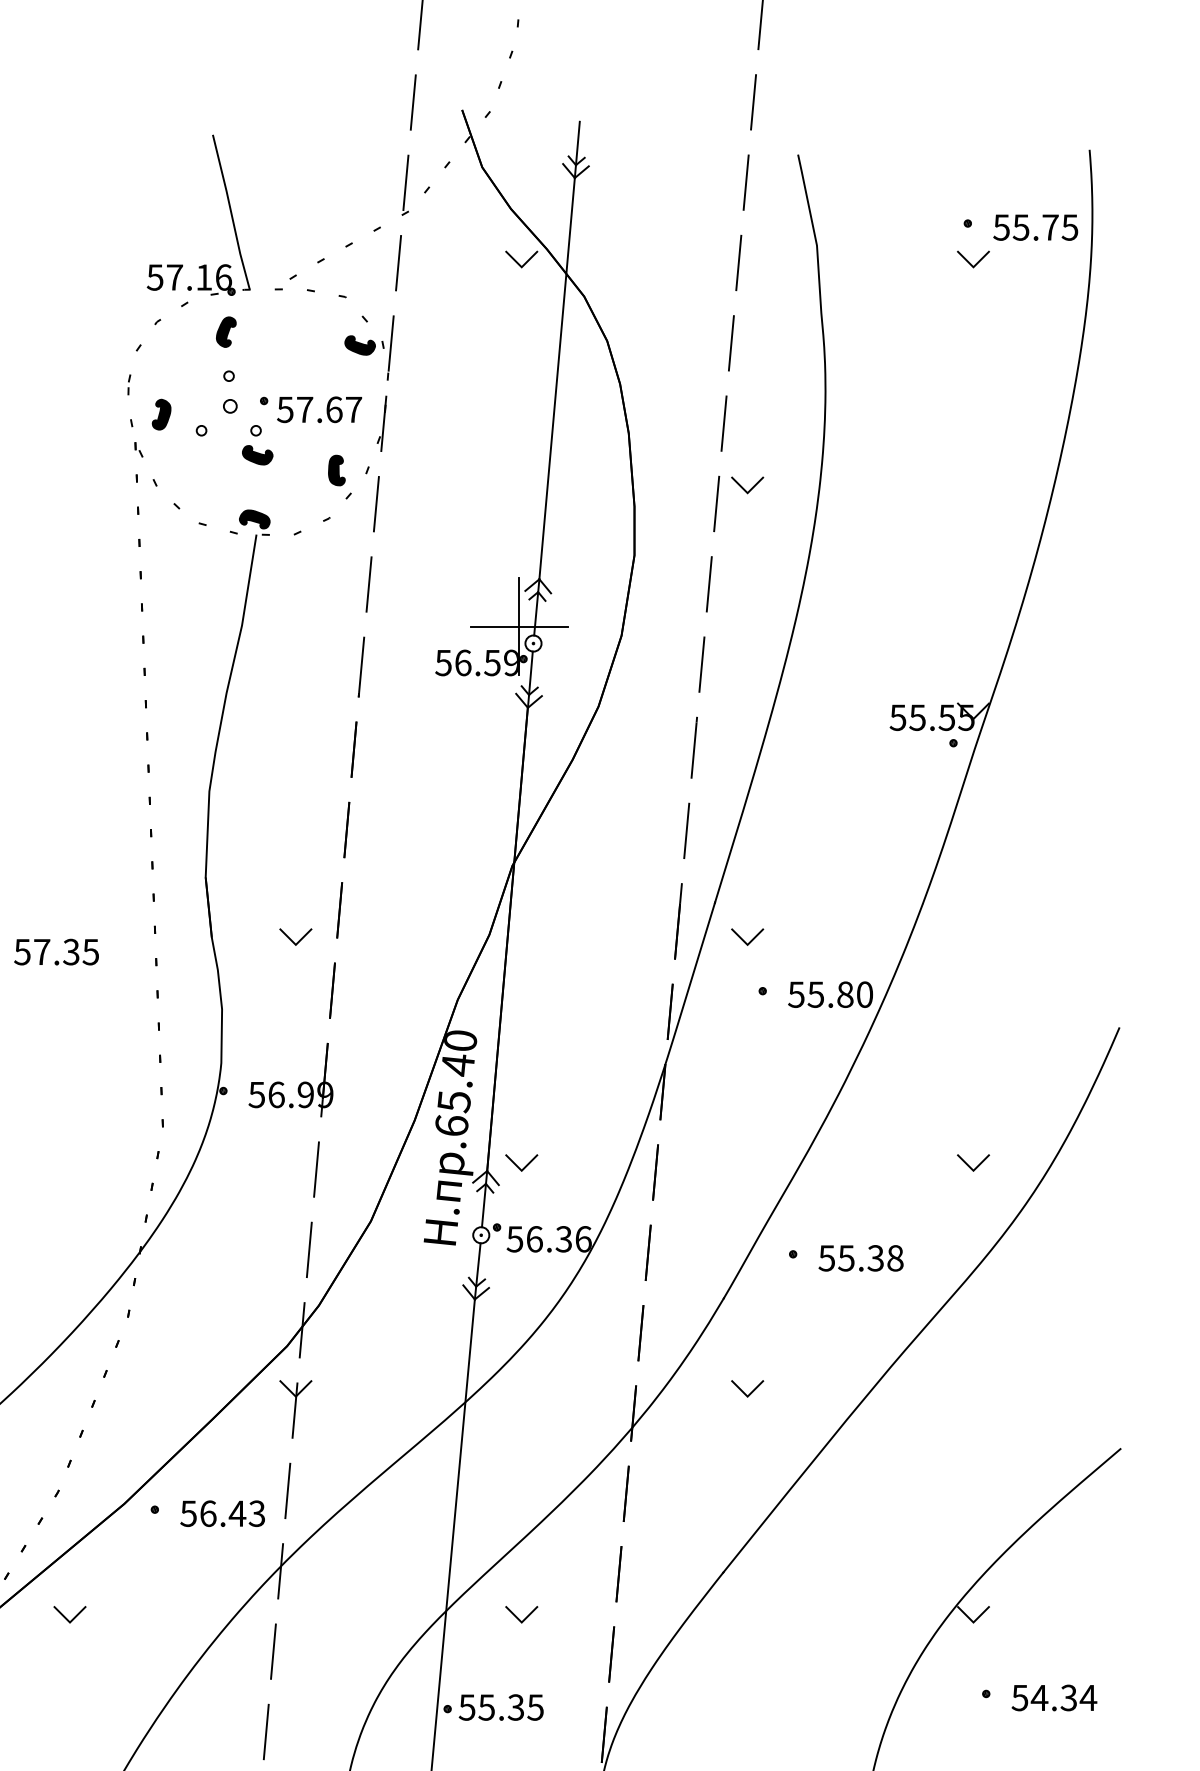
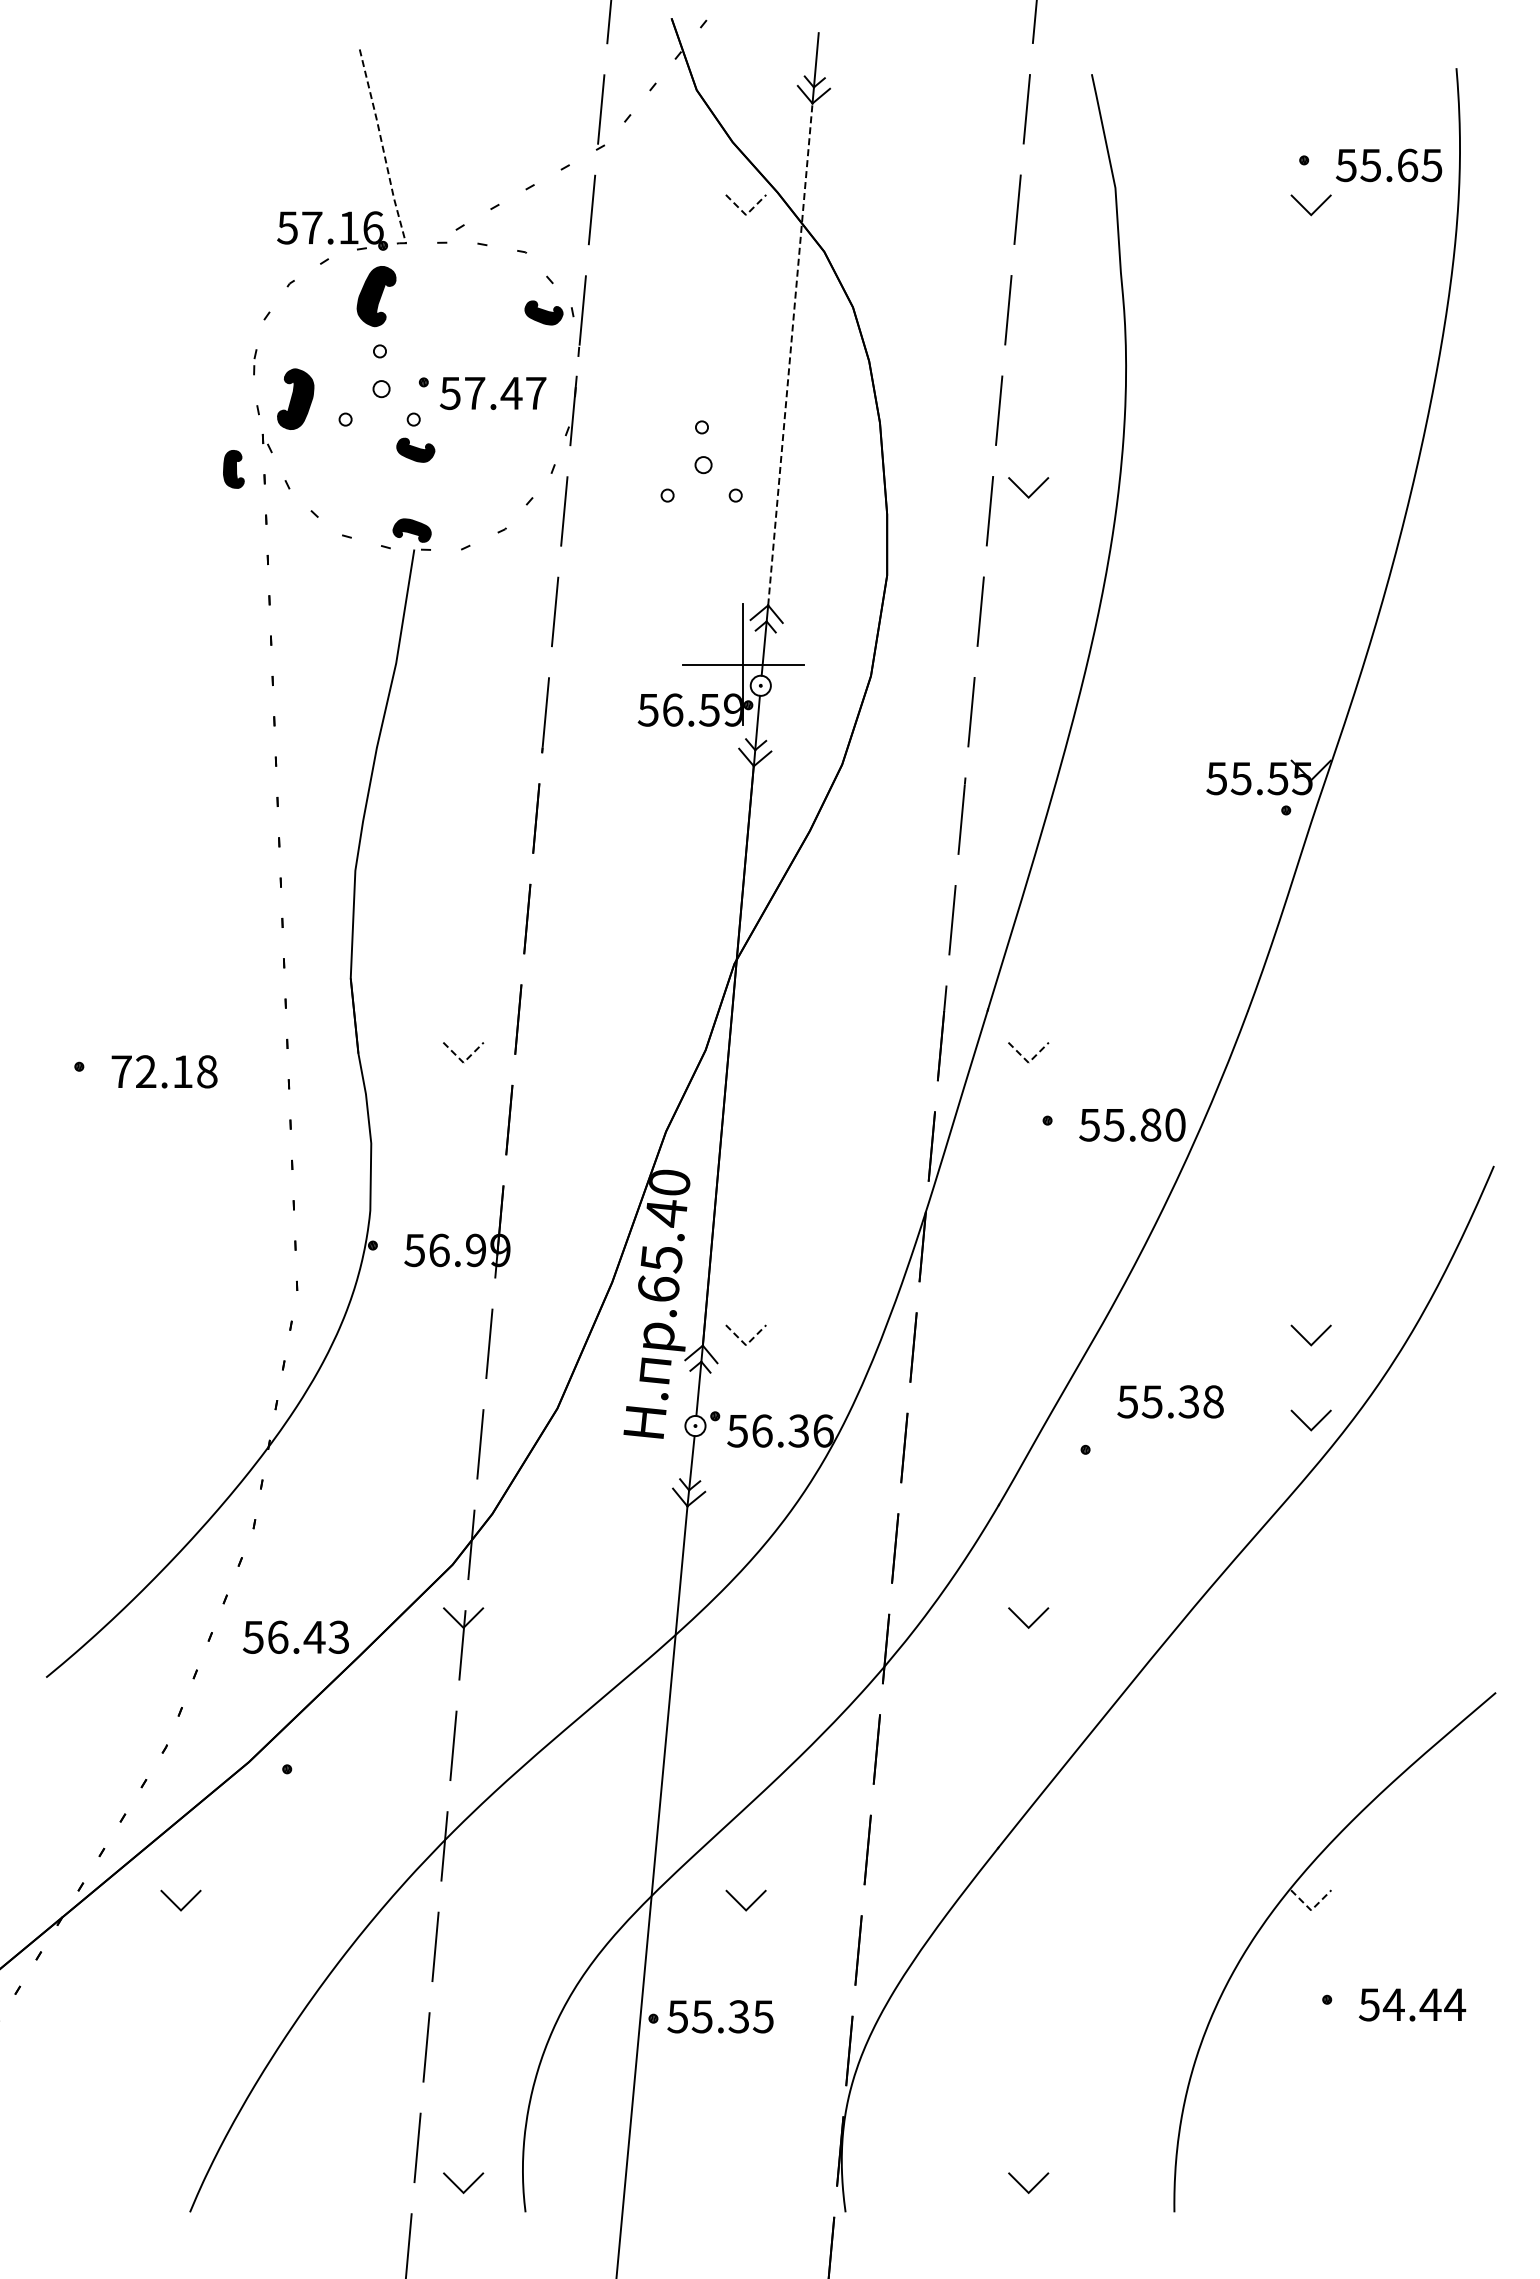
line: (231, 213) -> (382, 147), solid -> dashed
text: (1050, 227) -> (1407, 165), 55.75 -> 55.65
line: (522, 267) -> (746, 215), solid -> dashed
part: (226, 331) -> (376, 295), size x1.6
line: (557, 378) -> (790, 354), solid -> dashed
text: (334, 409) -> (511, 393), 57.67 -> 57.47
part: (161, 414) -> (295, 399), size x1.6
part: (486, 464) -> (701, 461), added
part: (336, 470) -> (233, 469), moved
line: (295, 944) -> (463, 1062), solid -> dashed
line: (747, 944) -> (1028, 1062), solid -> dashed
text: (56, 951) -> (164, 1071), 57.35 -> 72.18
line: (522, 1170) -> (746, 1345), solid -> dashed
line: (969, 1234) -> (1306, 1424), added
text: (861, 1258) -> (1170, 1401), moved
text: (222, 1513) -> (295, 1636), moved
line: (973, 1622) -> (1311, 1910), solid -> dashed
text: (1068, 1697) -> (1430, 2004), 54.34 -> 54.44

